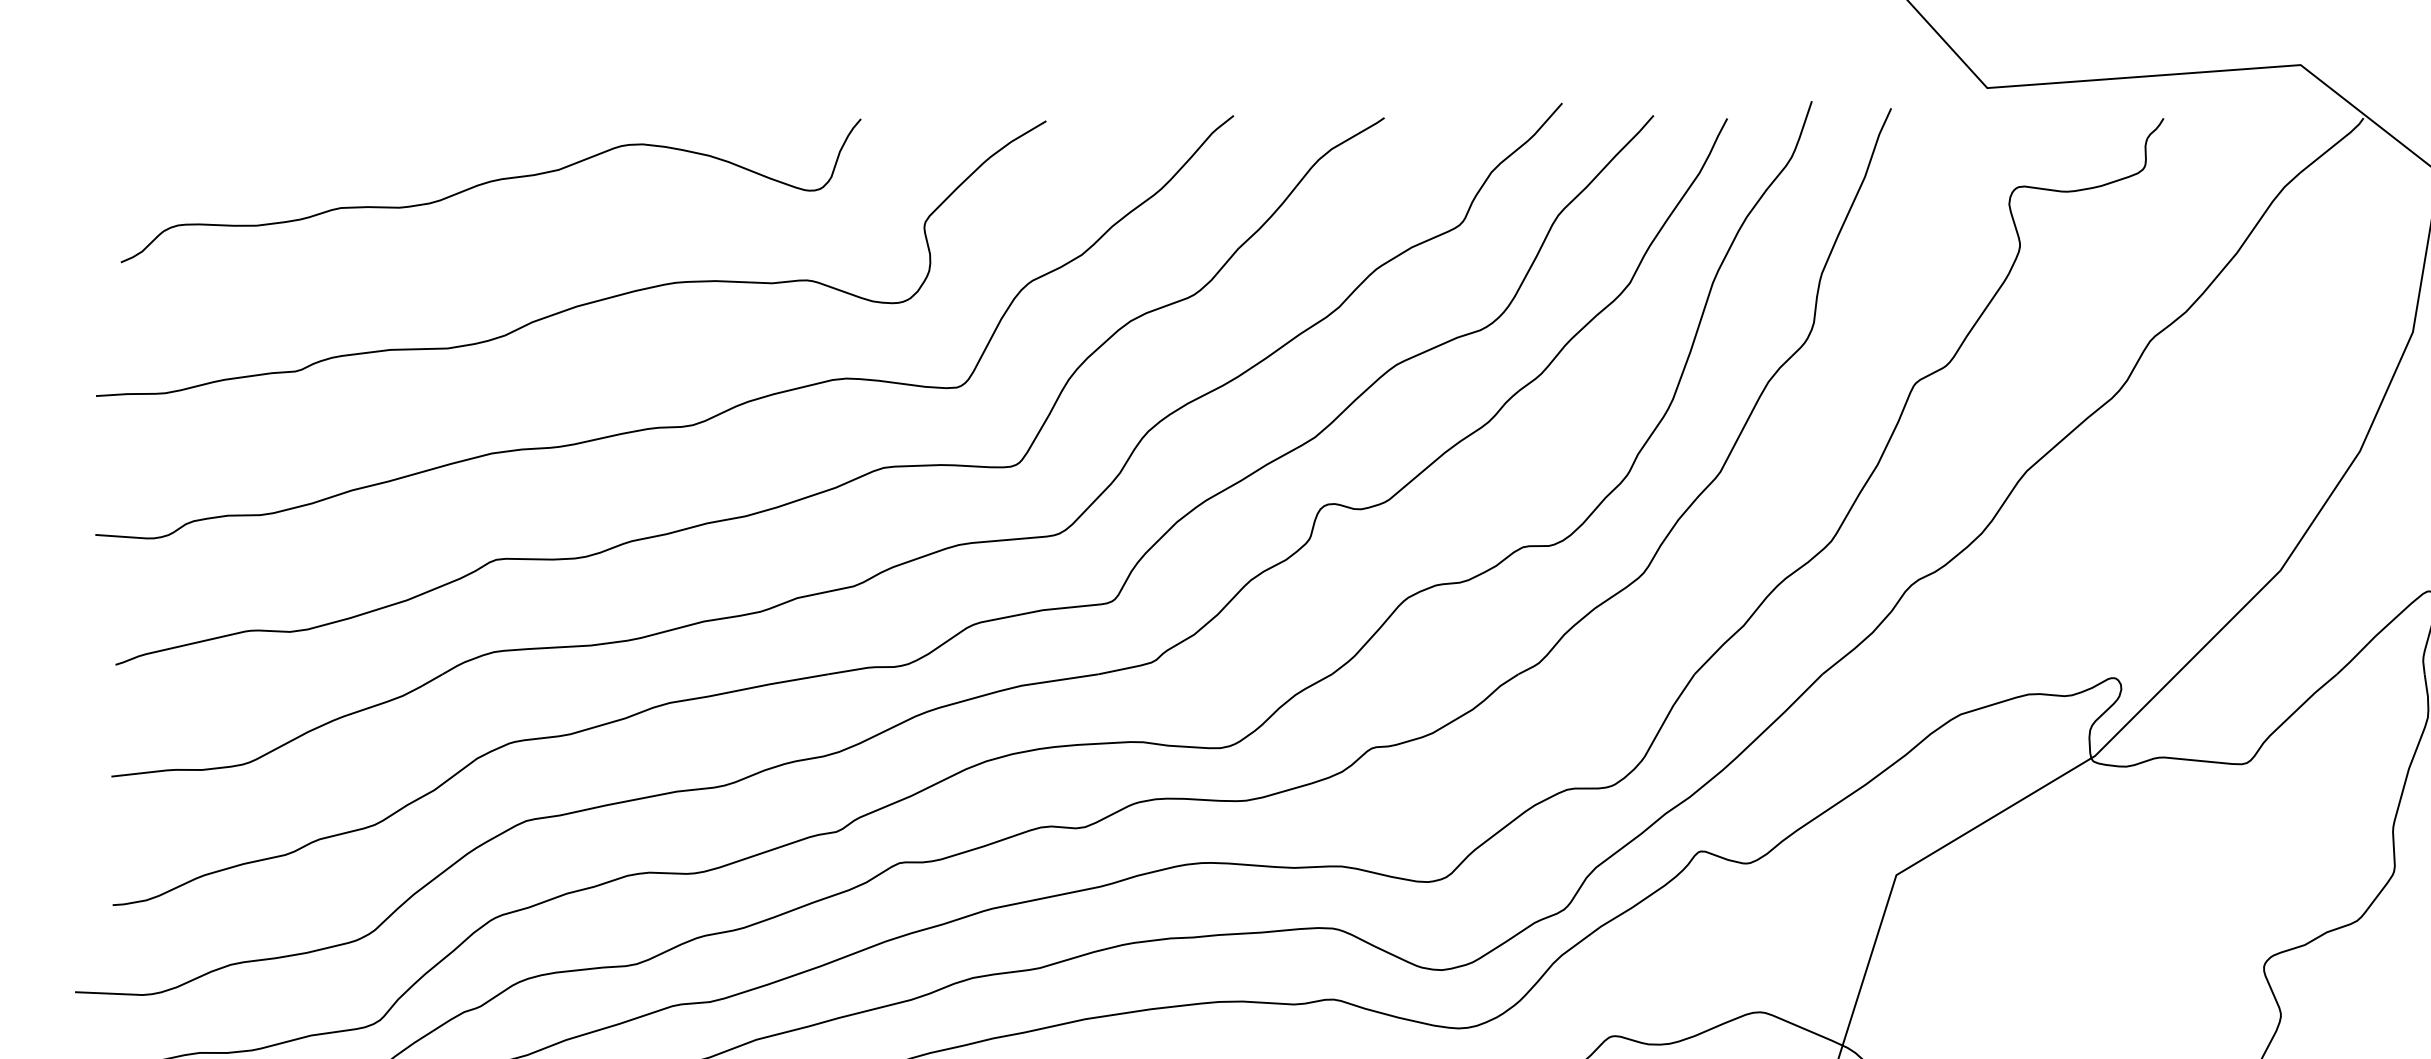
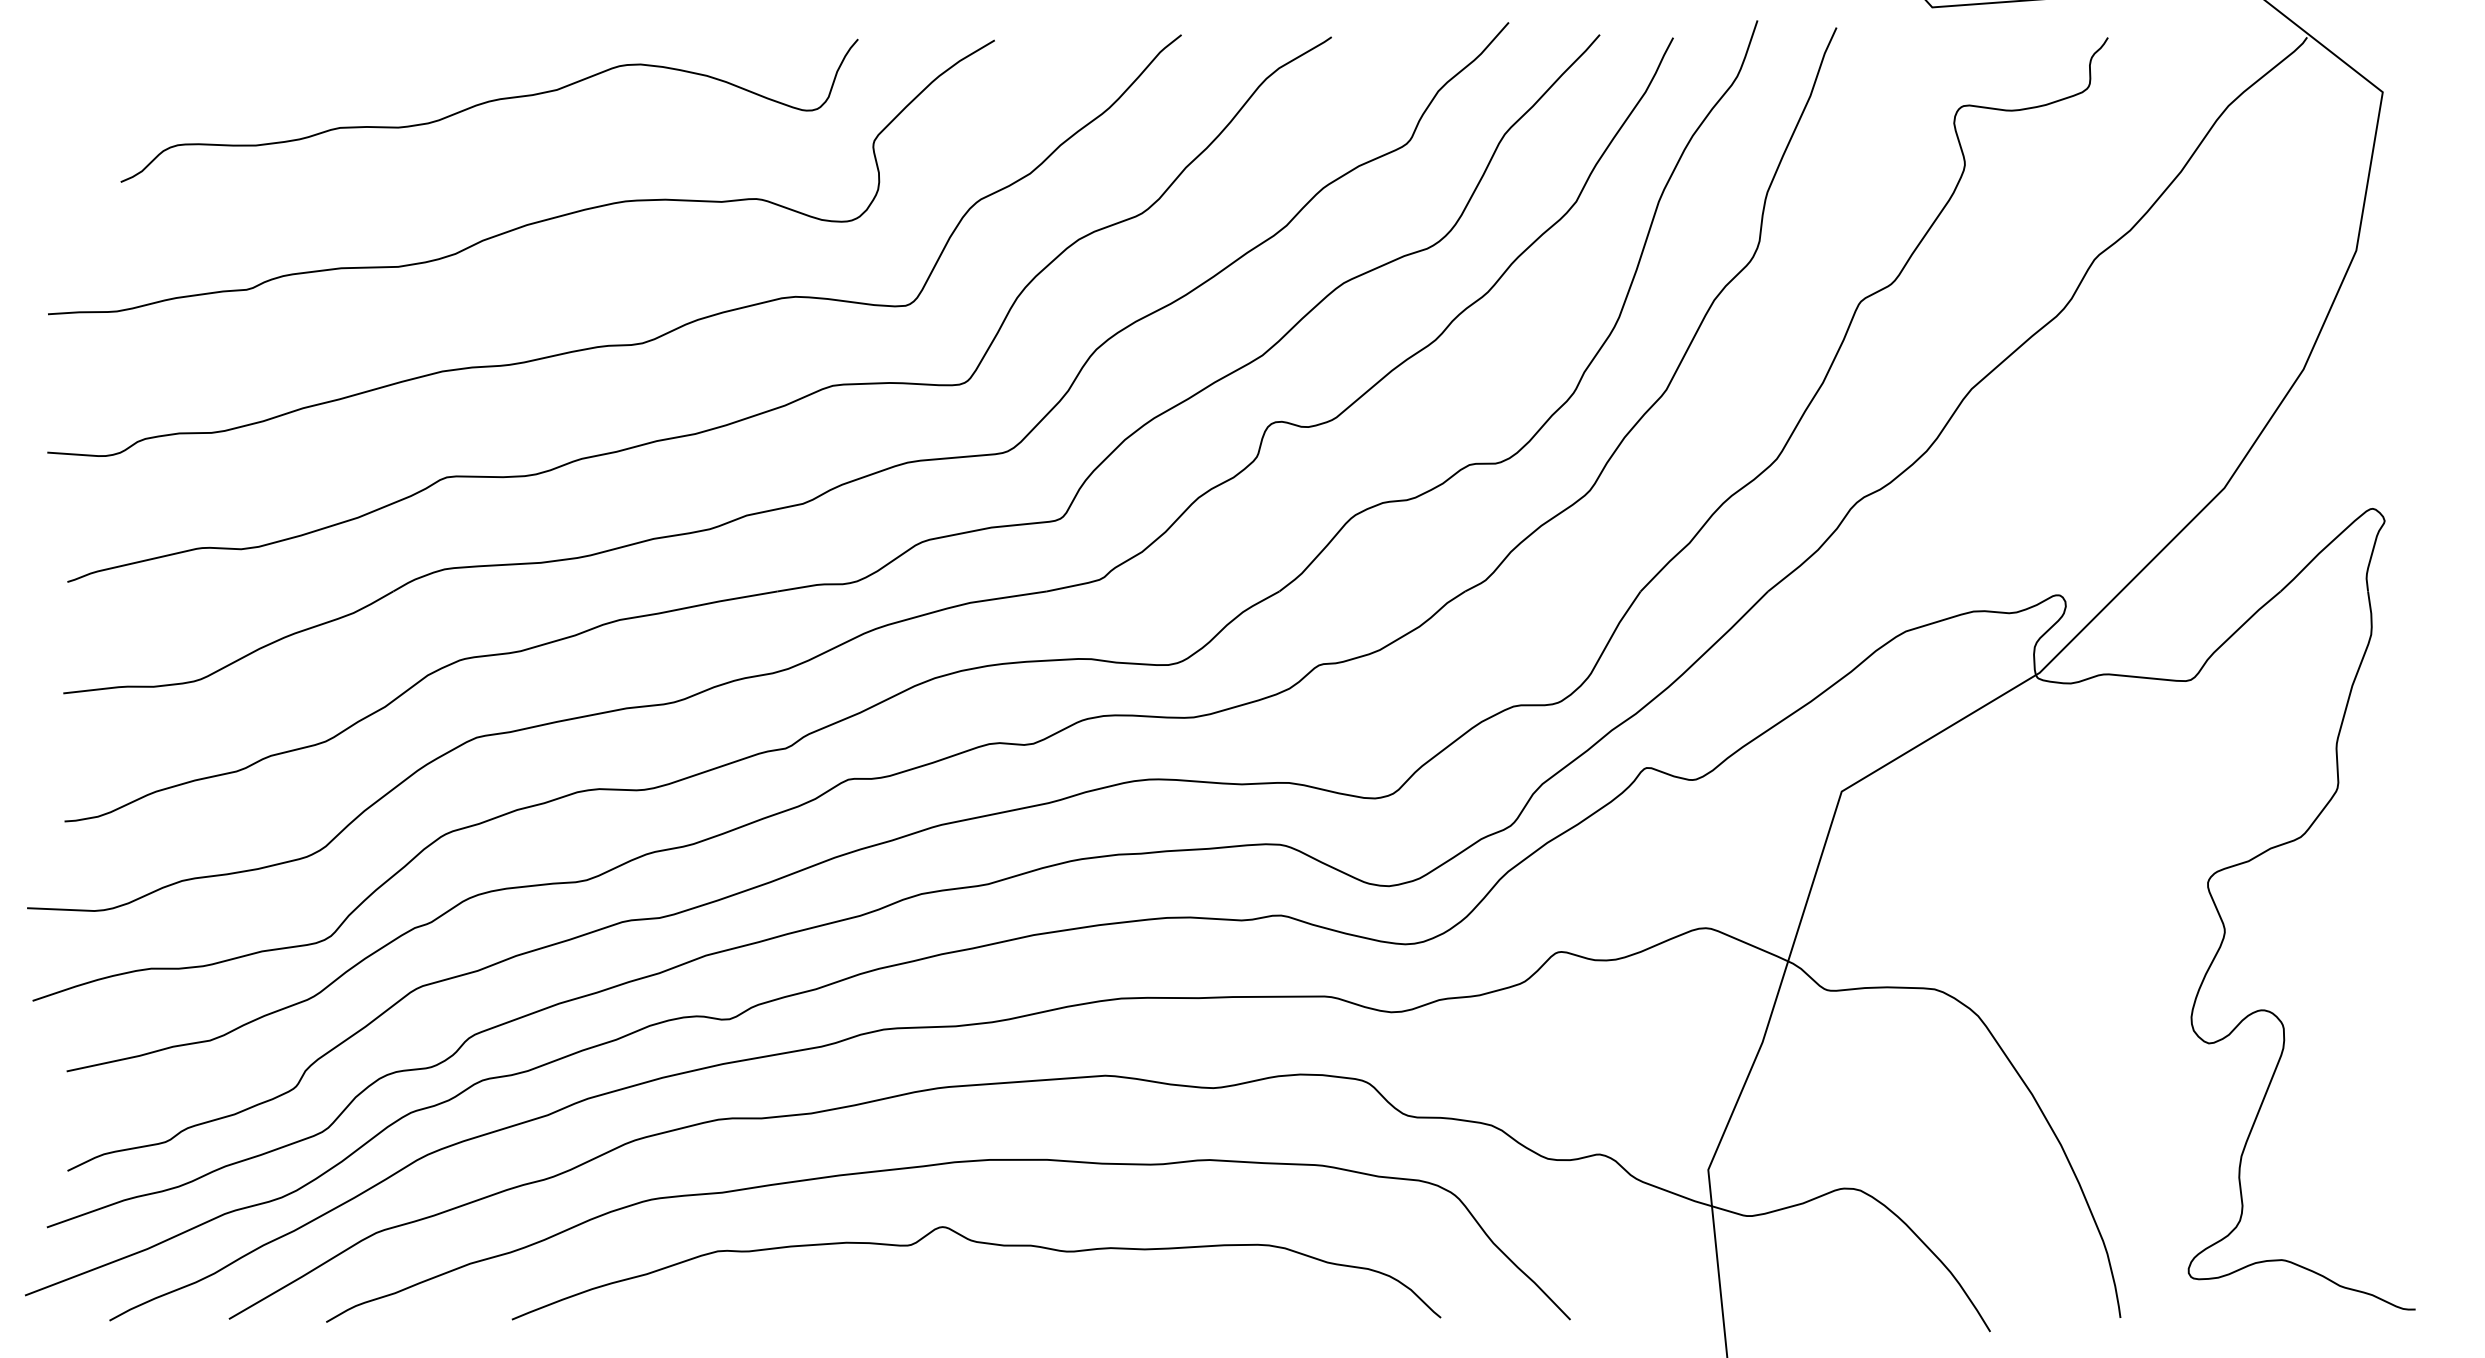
curve: (487, 183) -> (486, 103), moved

